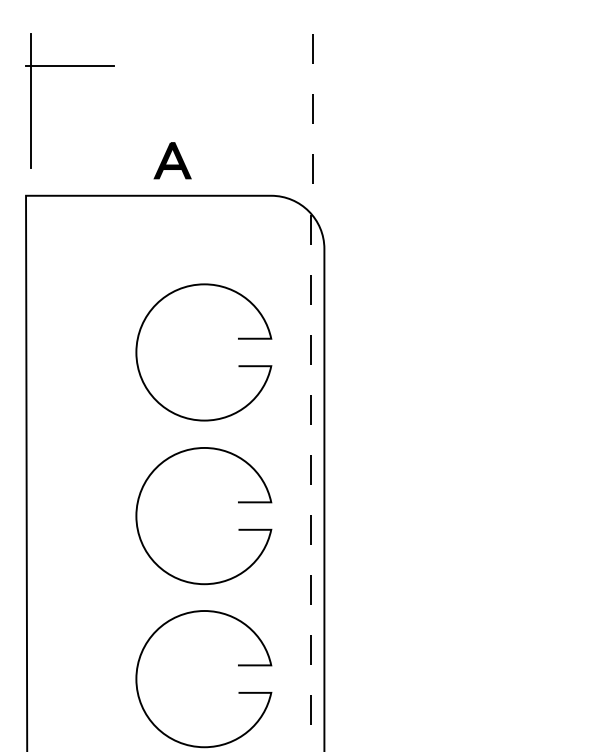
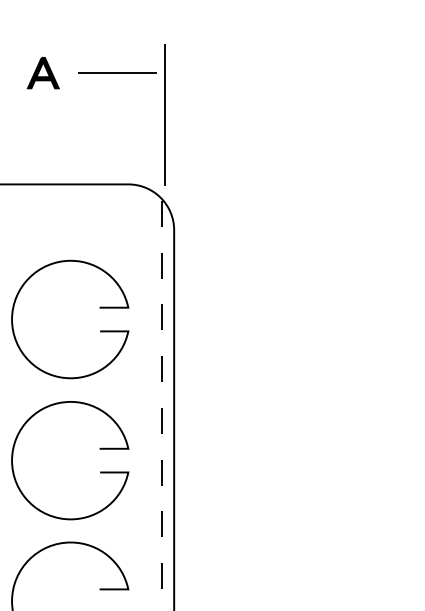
line: (258, 66) -> (117, 72), added
line: (313, 115) -> (164, 115), dashed -> solid
part: (172, 160) -> (43, 72), moved

